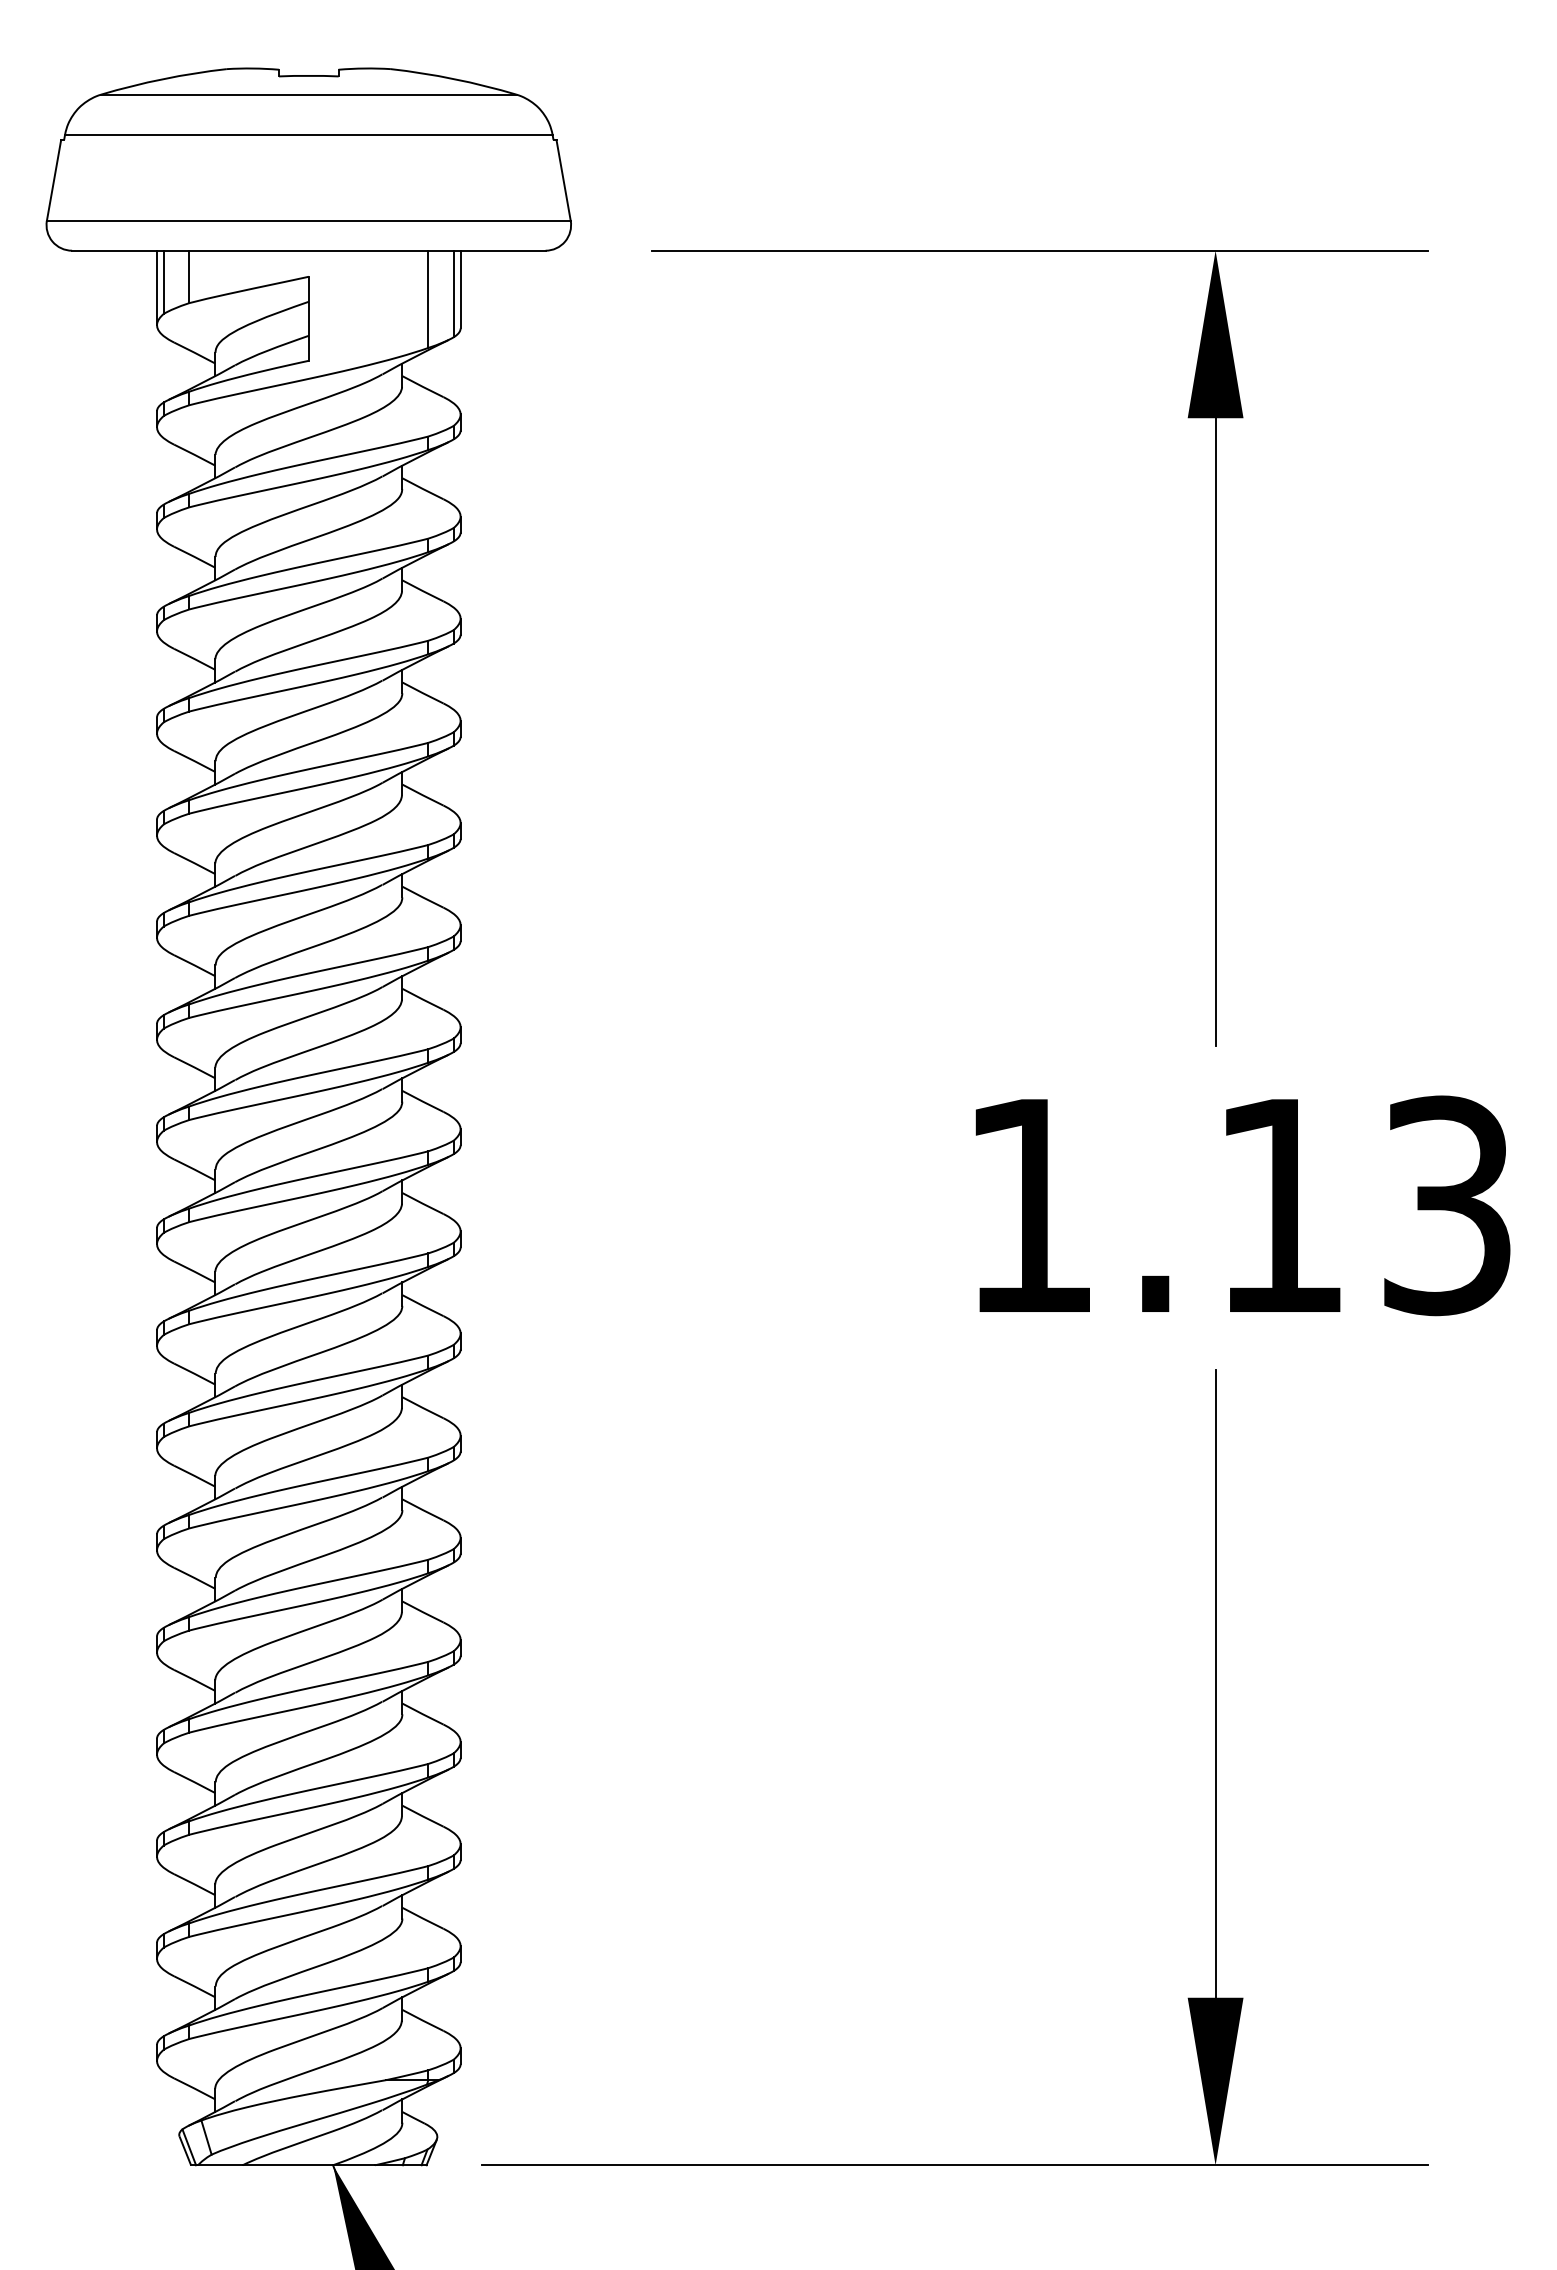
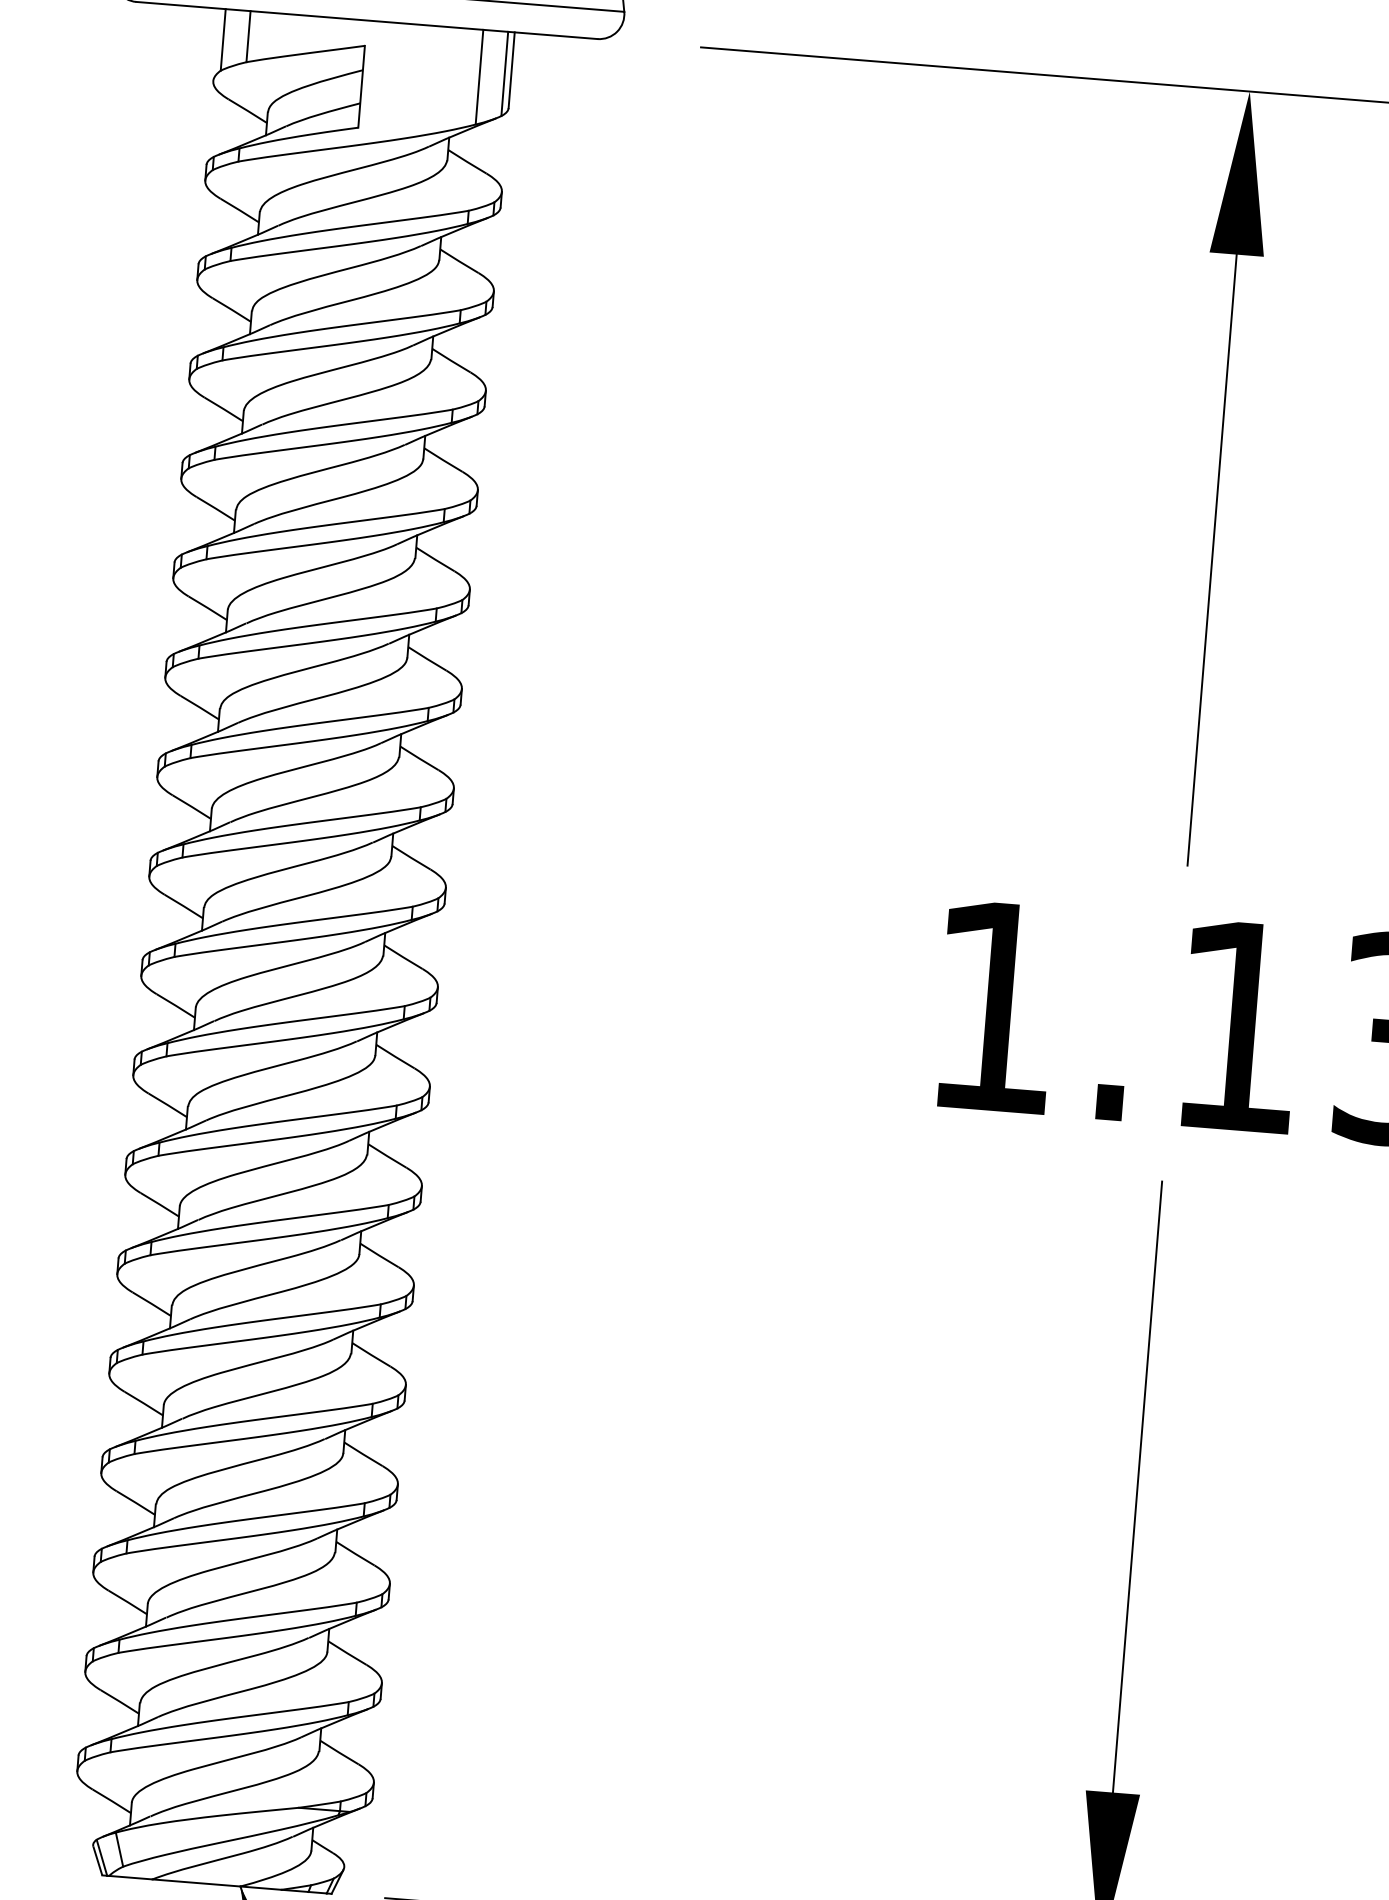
line: (157, 287) -> (216, 44), removed

